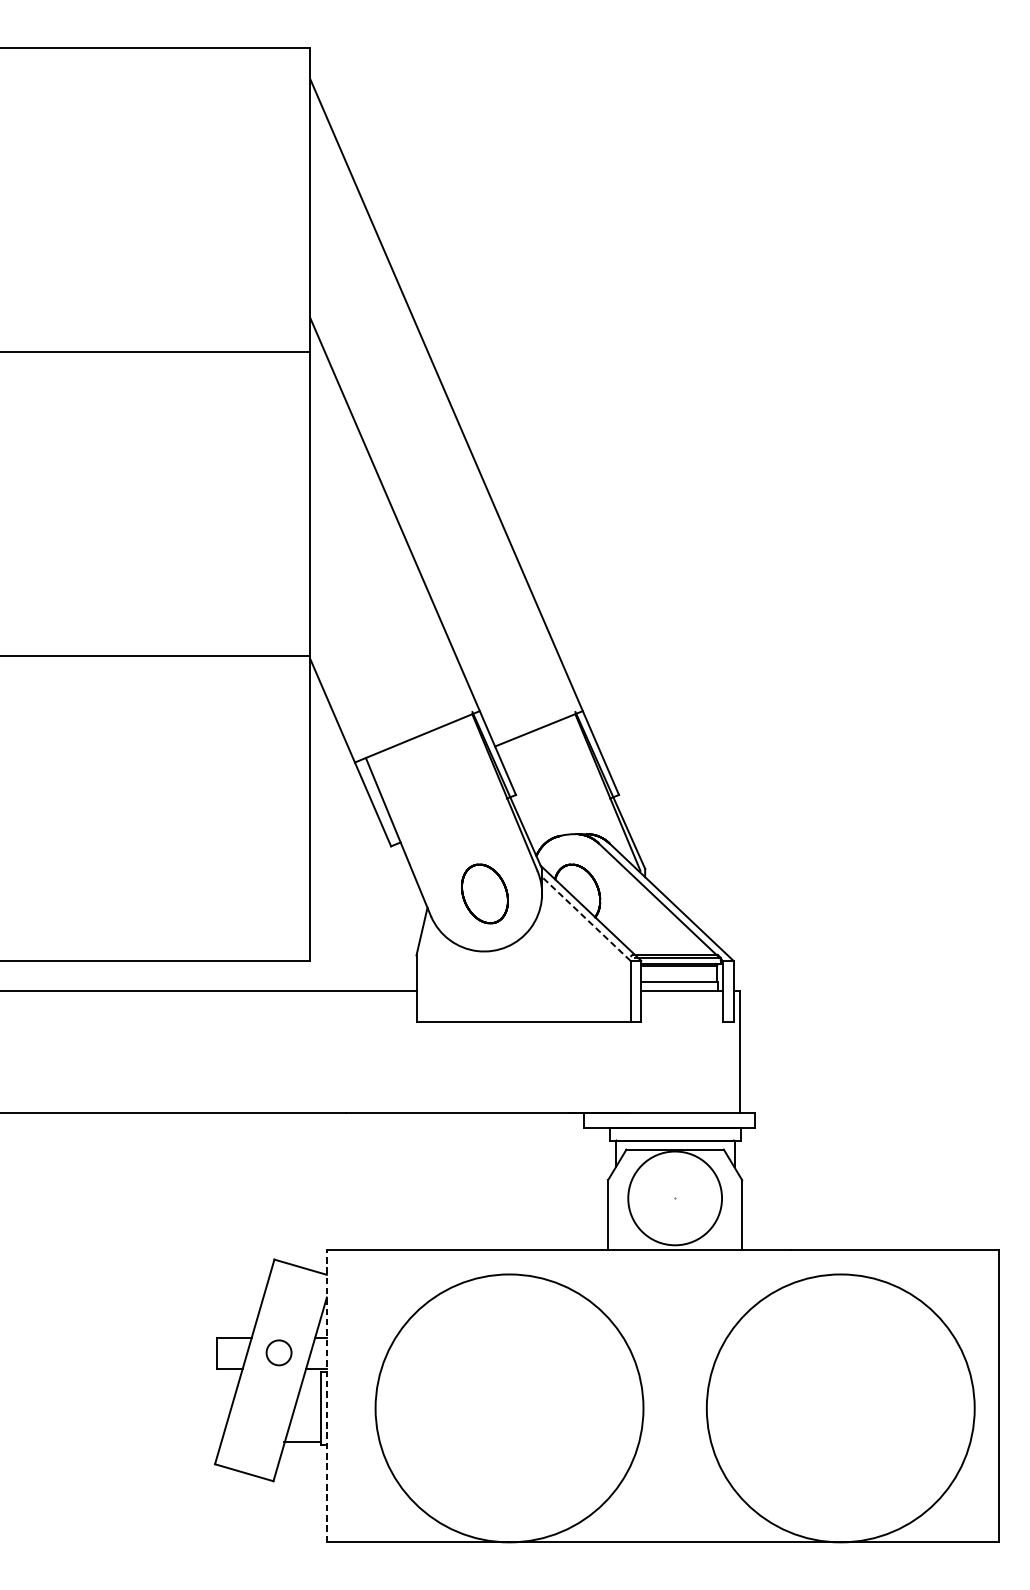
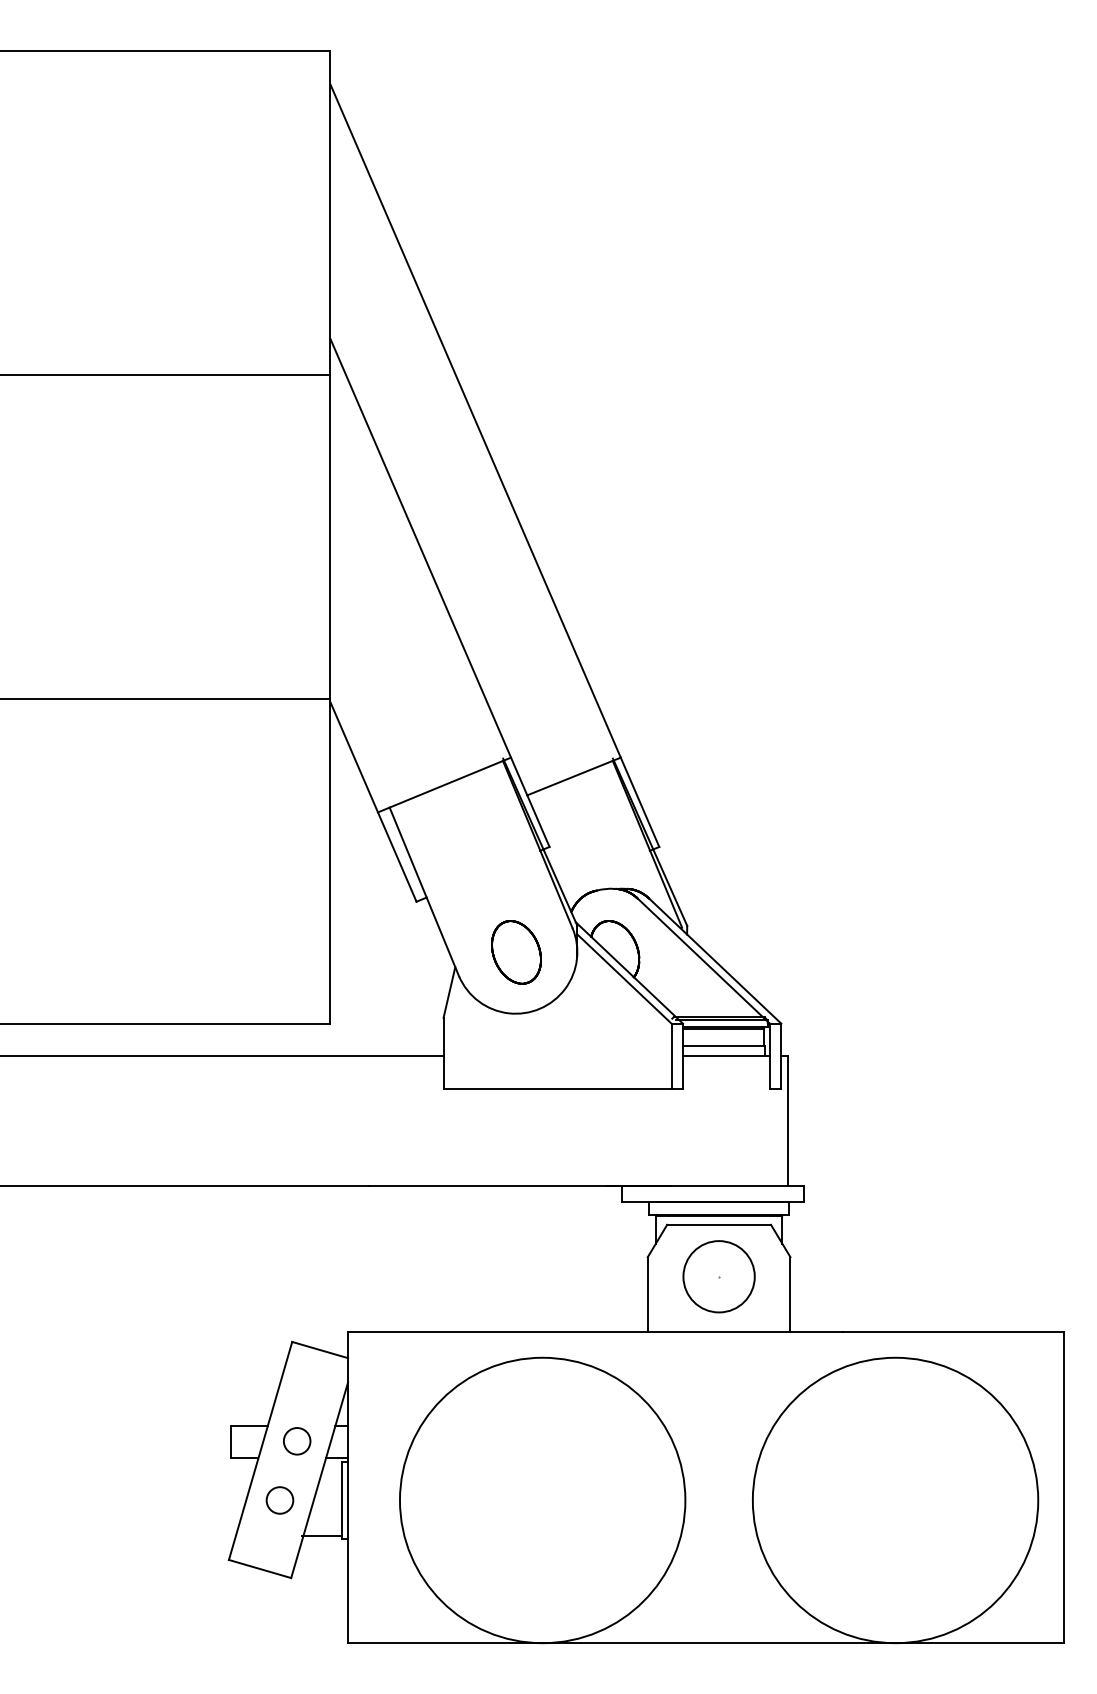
line: (586, 919) -> (624, 979), dashed -> solid
circle: (674, 1198) -> (718, 1276), size x0.71
line: (327, 1396) -> (348, 1487), dashed -> solid
circle: (262, 1408) -> (279, 1500), added

